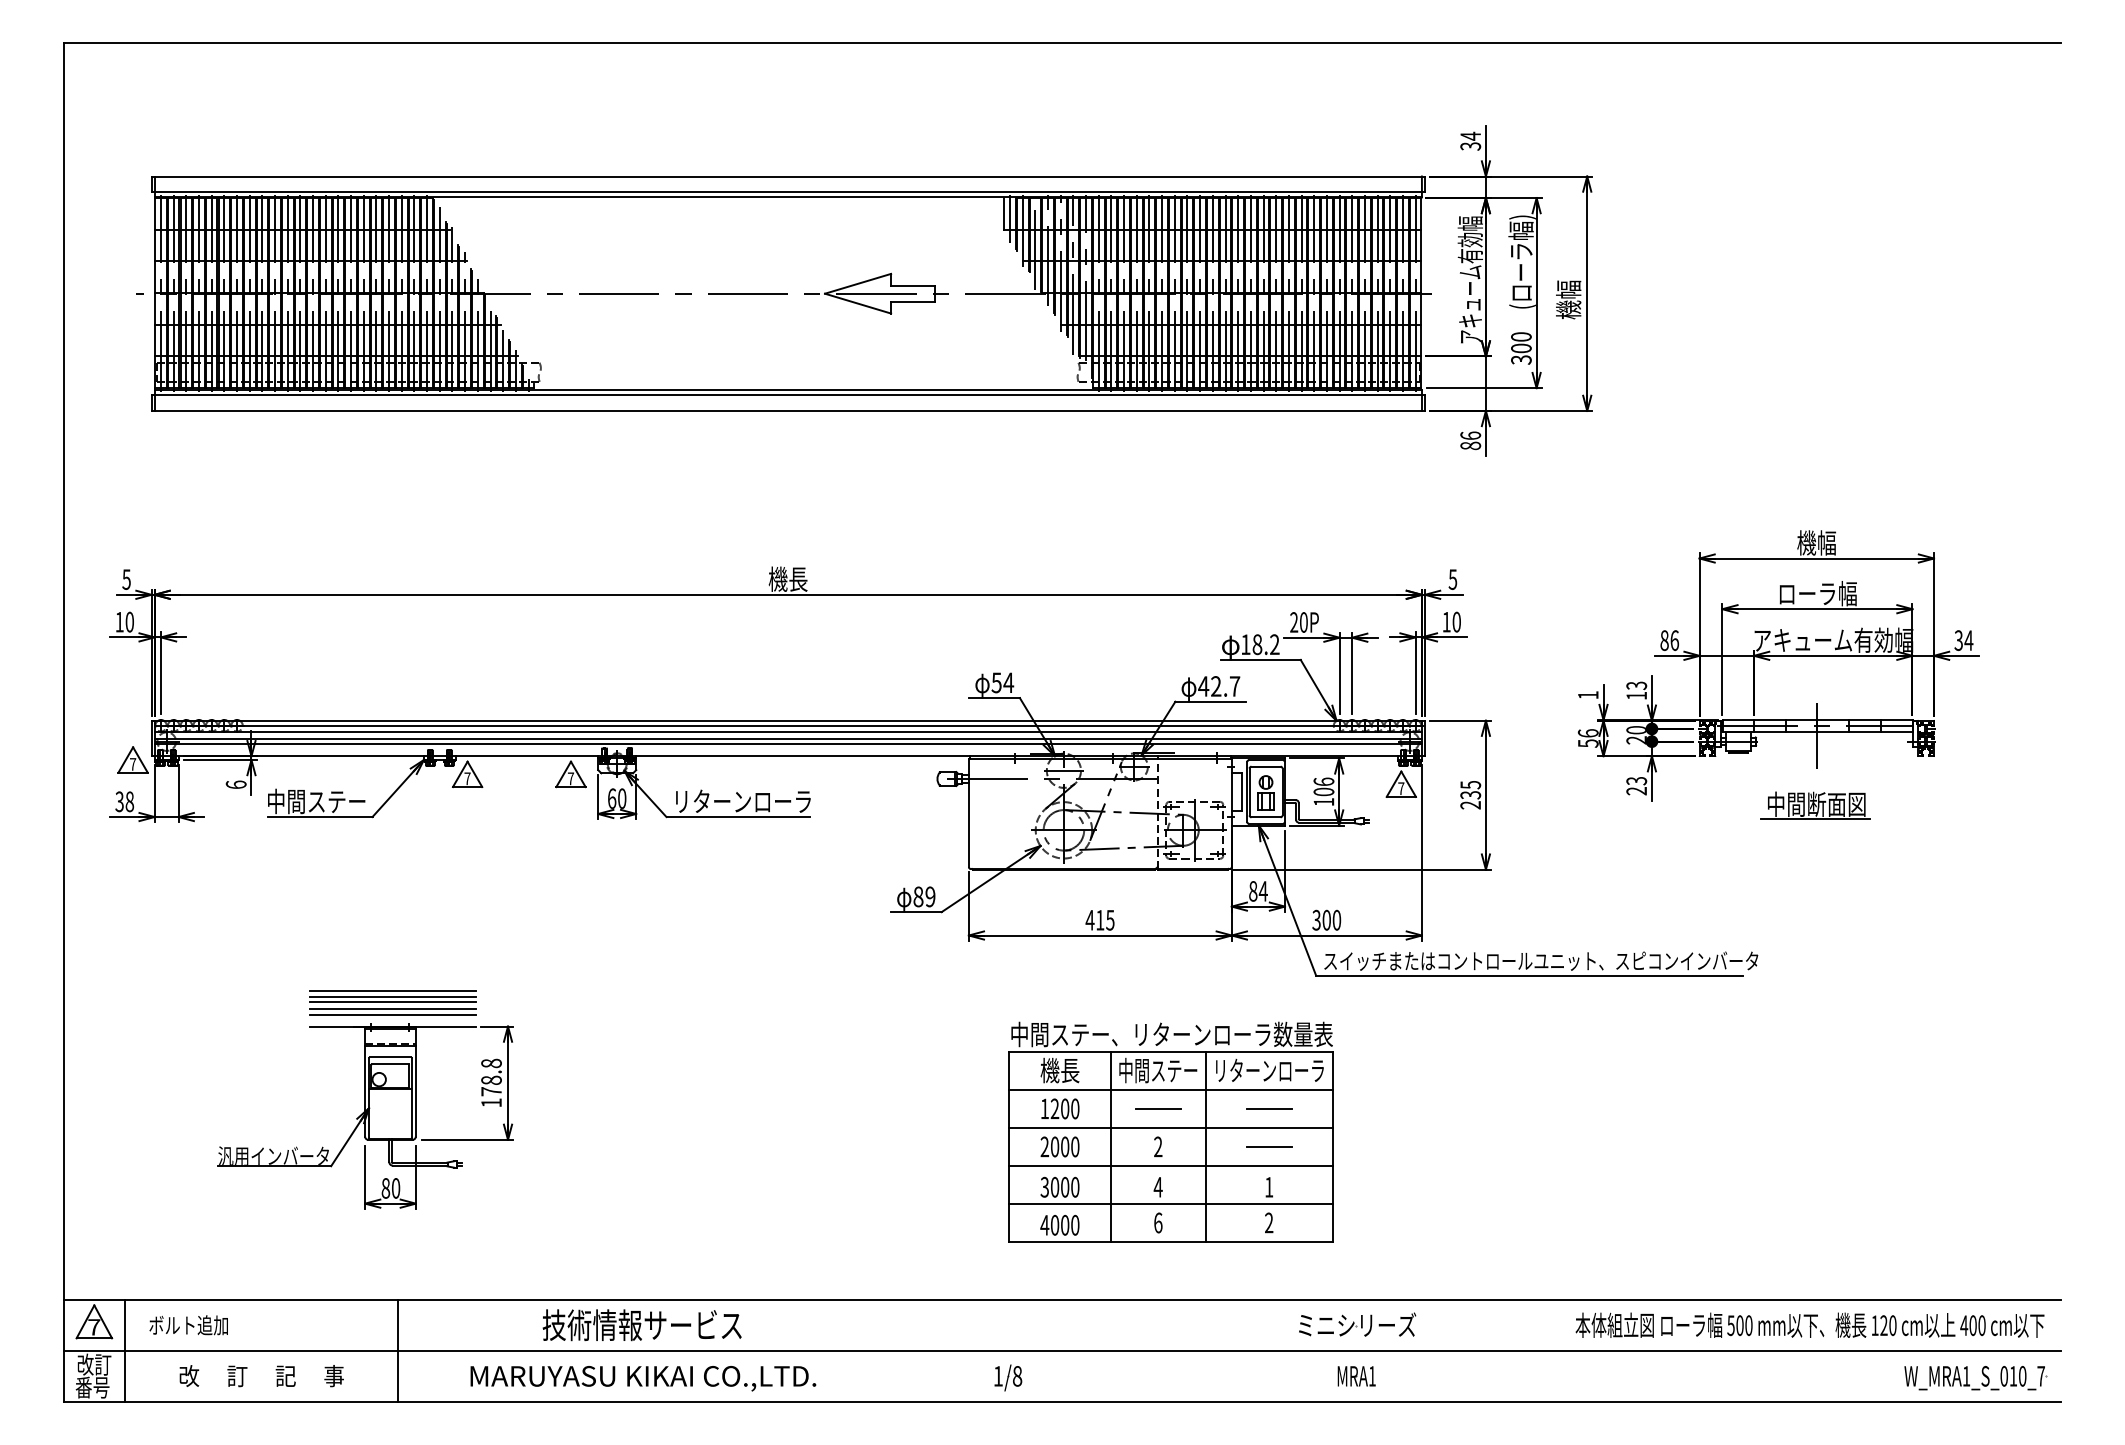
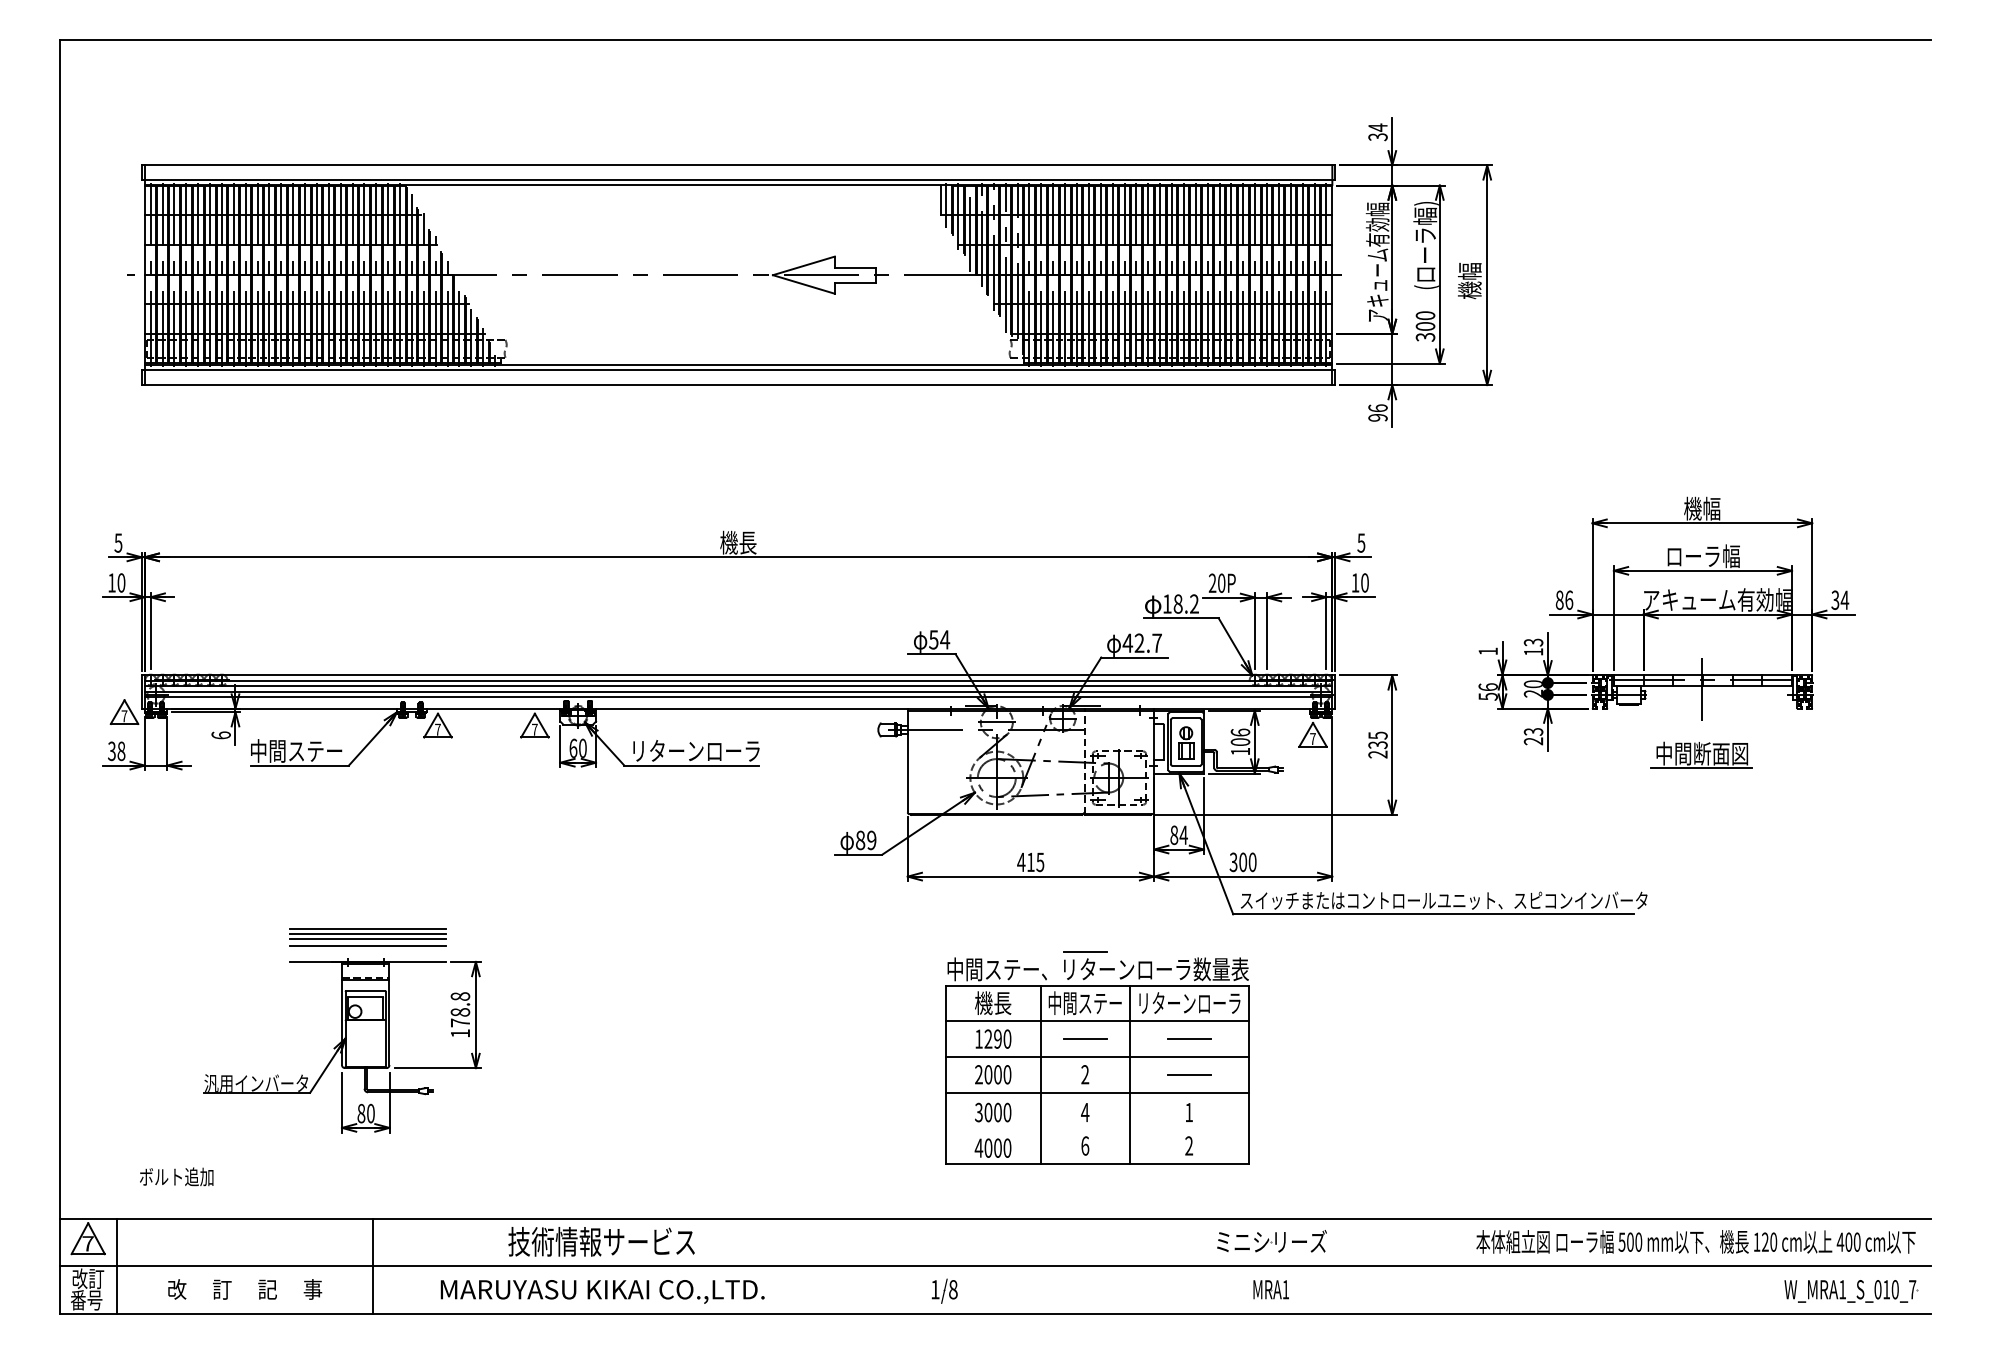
text: (1470, 445) -> (1377, 417), 86 -> 96
line: (393, 1014) -> (368, 950), removed
line: (1158, 1015) -> (1085, 951), added
text: (1064, 1108) -> (997, 1038), 1200 -> 1290
line: (1170, 1204) -> (1096, 1128), removed
text: (188, 1324) -> (176, 1176), moved

